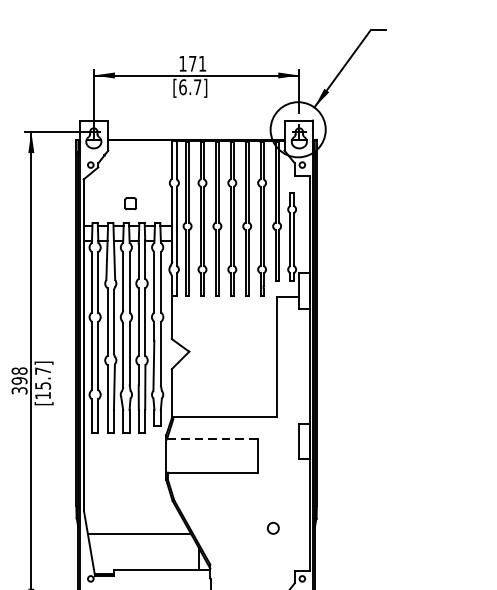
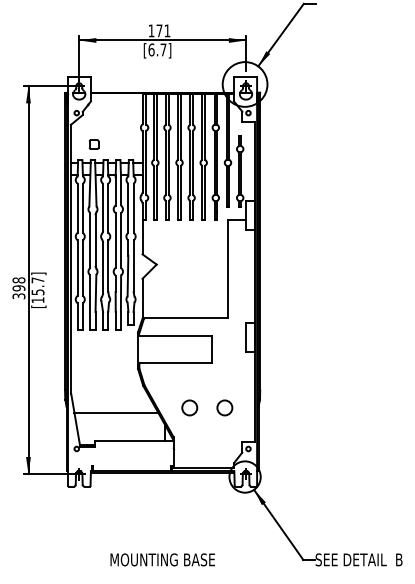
part: (129, 203) -> (93, 144), moved
line: (212, 439) -> (175, 335), dashed -> solid
circle: (229, 527) -> (189, 407), added
circle: (272, 527) -> (224, 407), size x1.67

